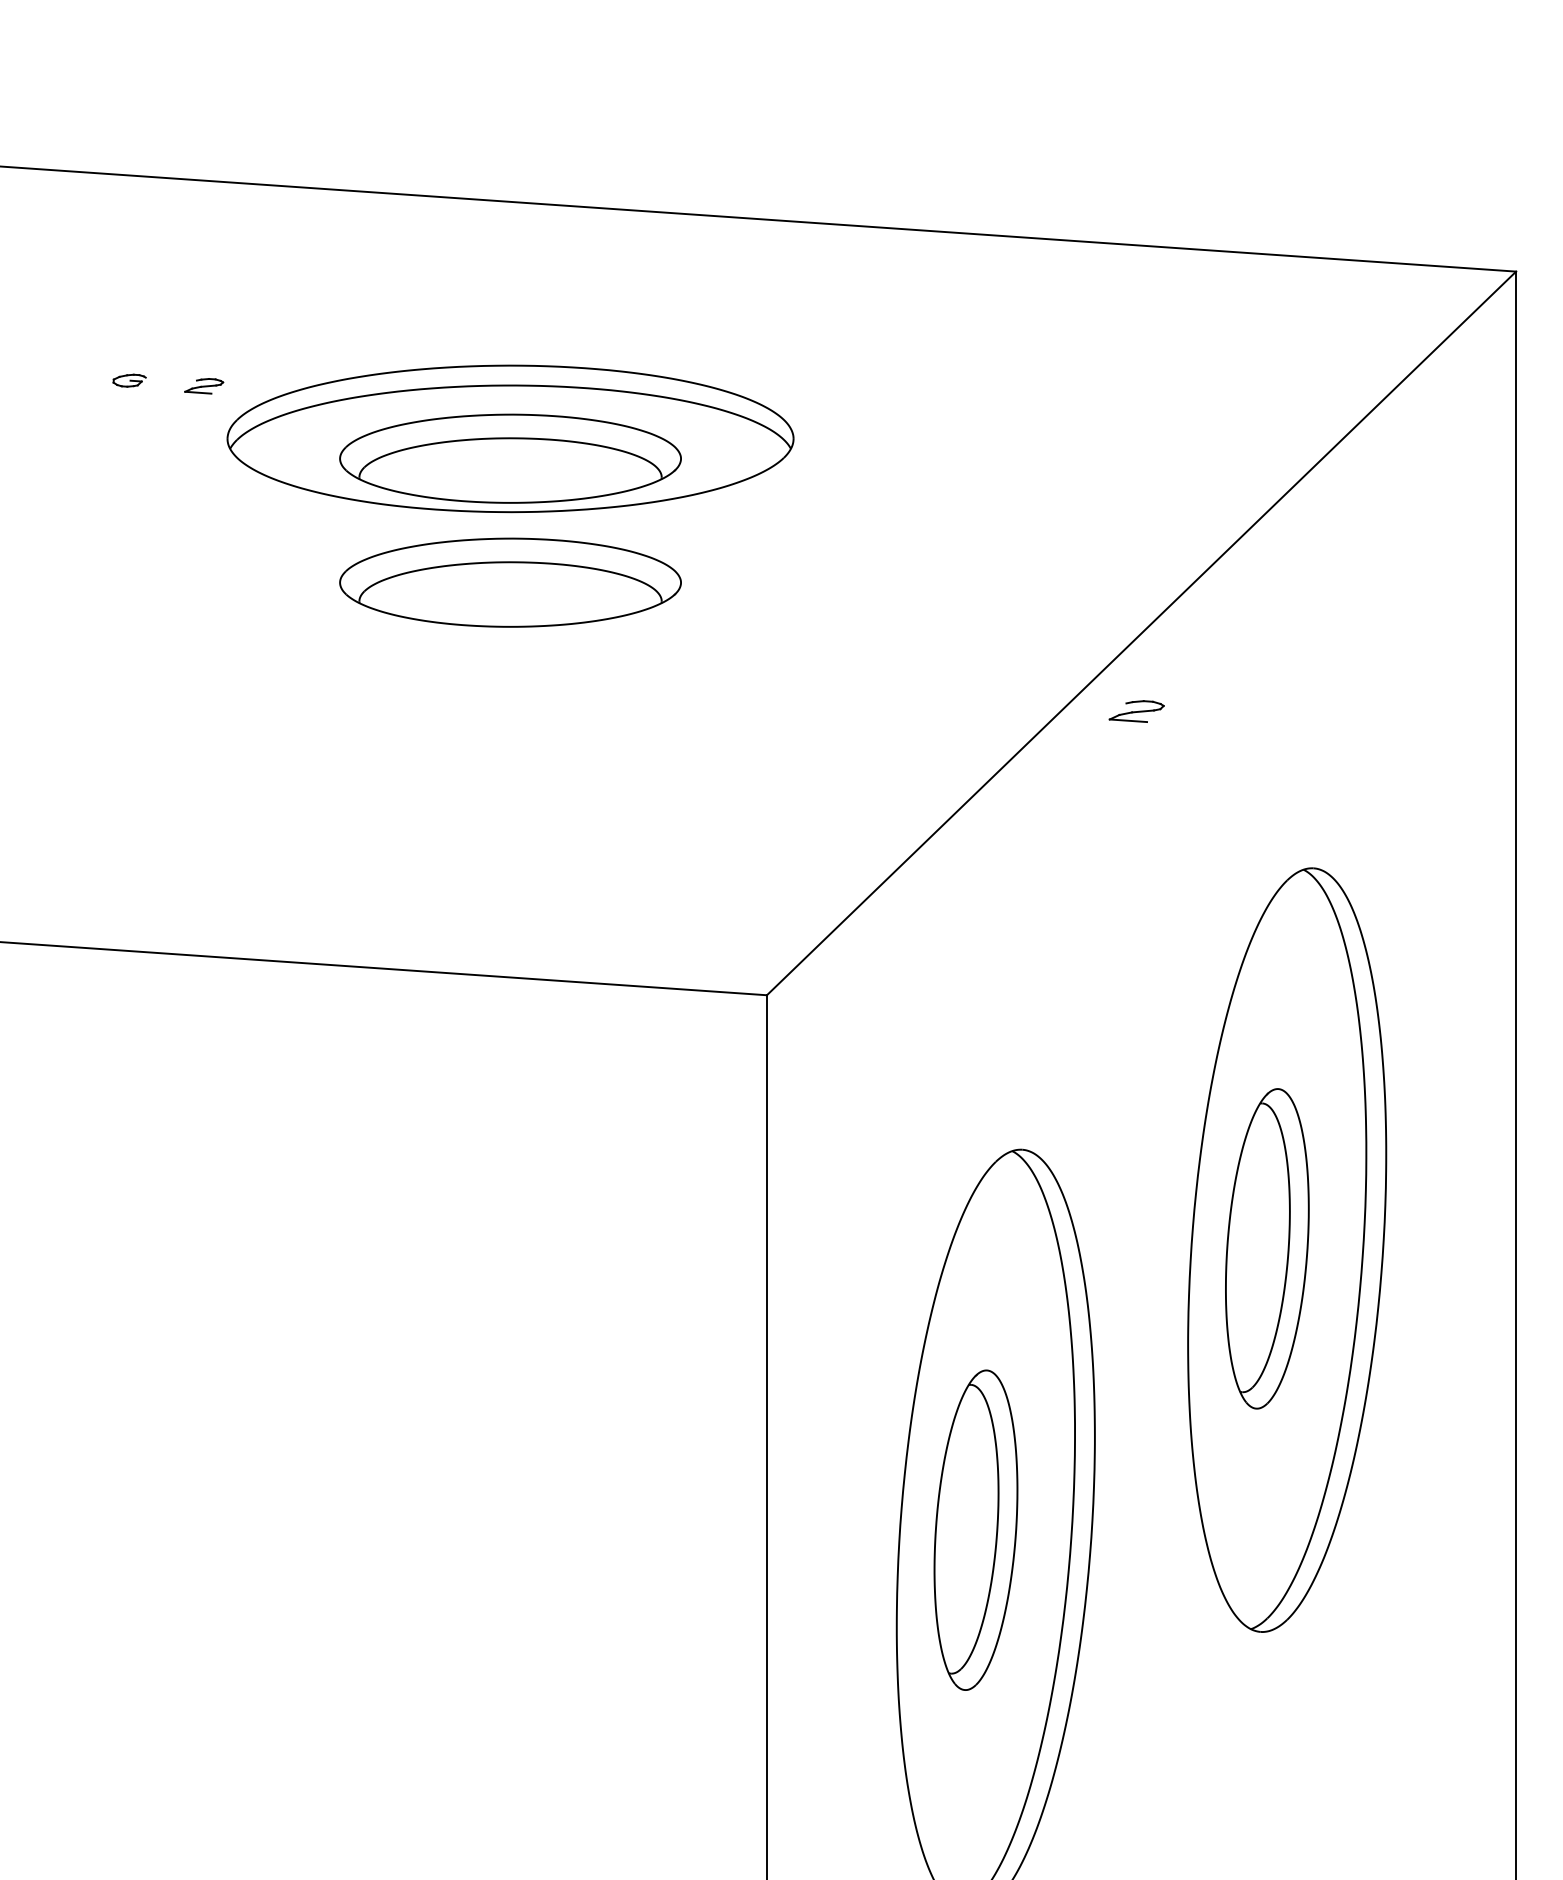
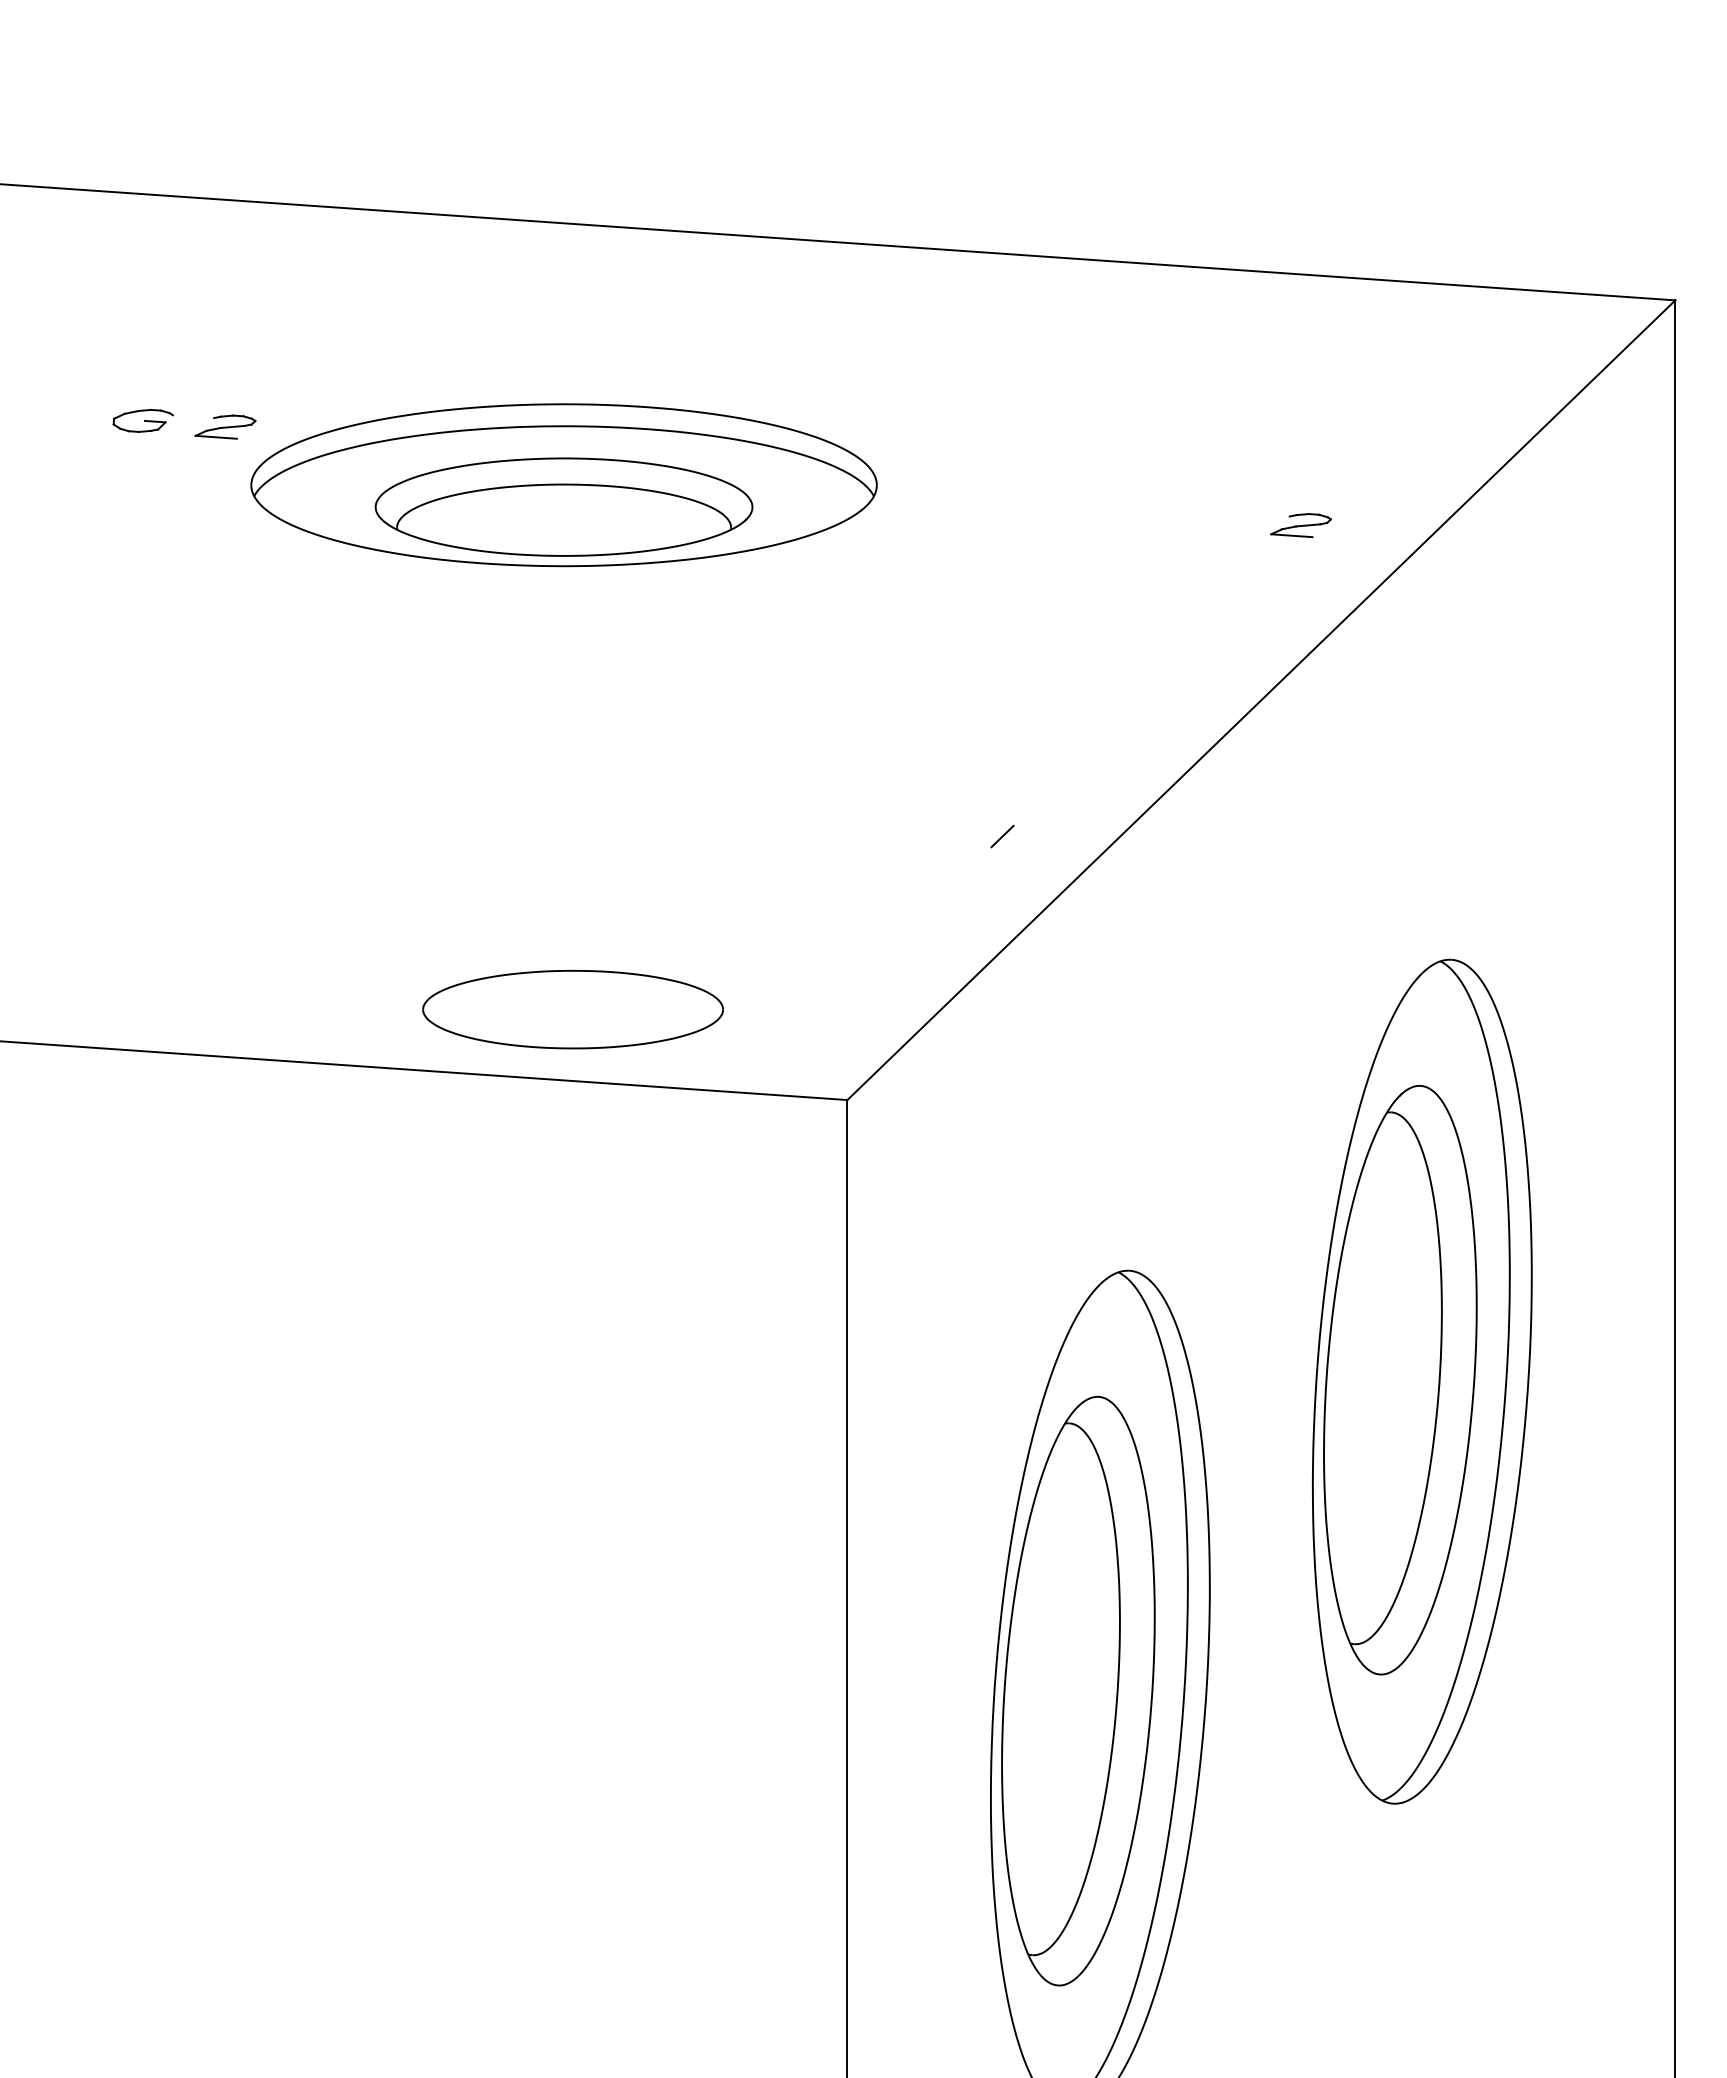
part: (129, 380) -> (142, 420), size x1.67
part: (204, 385) -> (225, 426), size x1.43
part: (510, 582) -> (563, 643), removed
part: (1136, 711) -> (1300, 525), moved
line: (907, 756) -> (1002, 836), added
part: (518, 913) -> (572, 1009), added
part: (1267, 1249) -> (1400, 1380), size x1.67
part: (976, 1530) -> (1078, 1691), size x1.67

